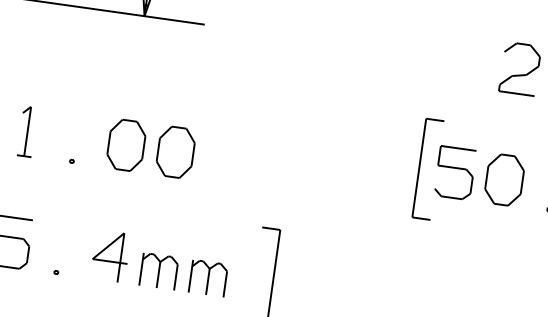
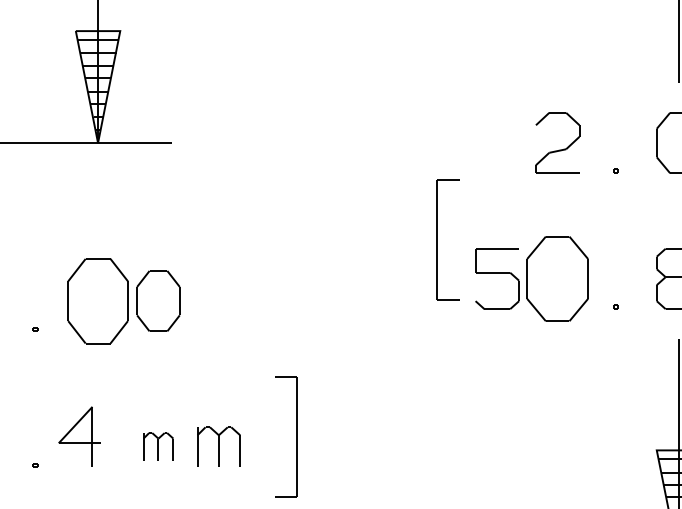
part: (126, 144) -> (97, 300), size x1.4
part: (419, 167) -> (437, 239), moved
part: (504, 179) -> (557, 278), size x1.4
part: (110, 255) -> (79, 436), moved
part: (159, 271) -> (158, 446), size x0.7

